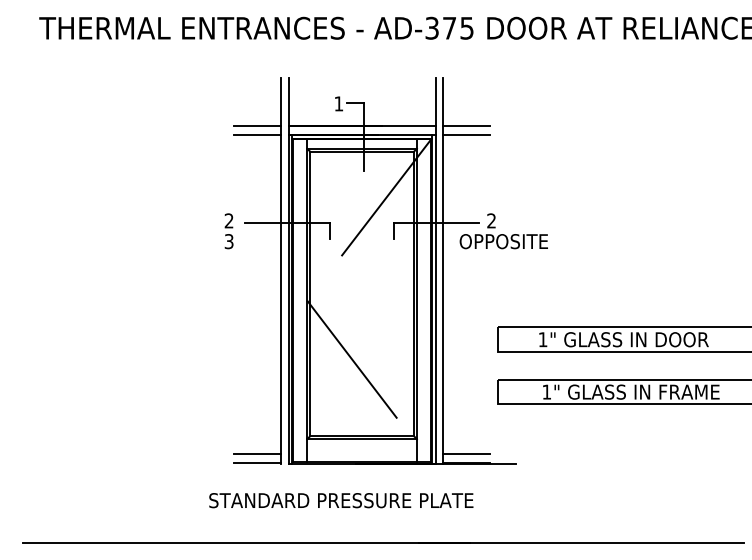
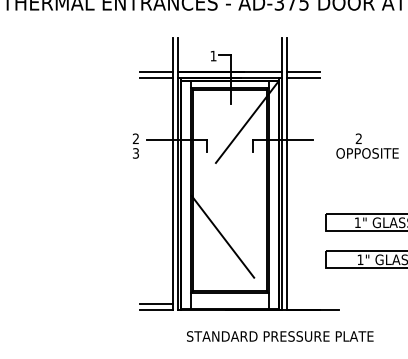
text: (503, 231) -> (367, 146), moved
line: (465, 454) -> (302, 303), removed
text: (341, 500) -> (280, 336), moved

